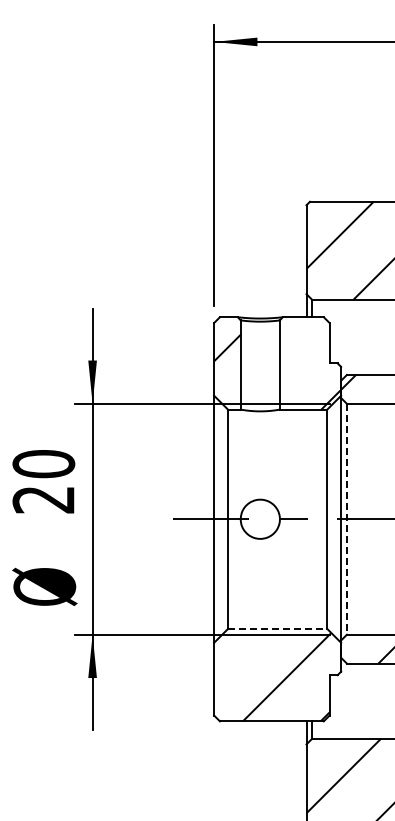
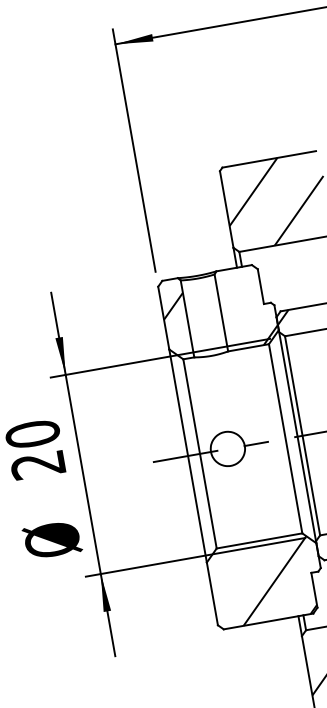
line: (346, 519) -> (302, 436), dashed -> solid
line: (277, 628) -> (259, 540), dashed -> solid

